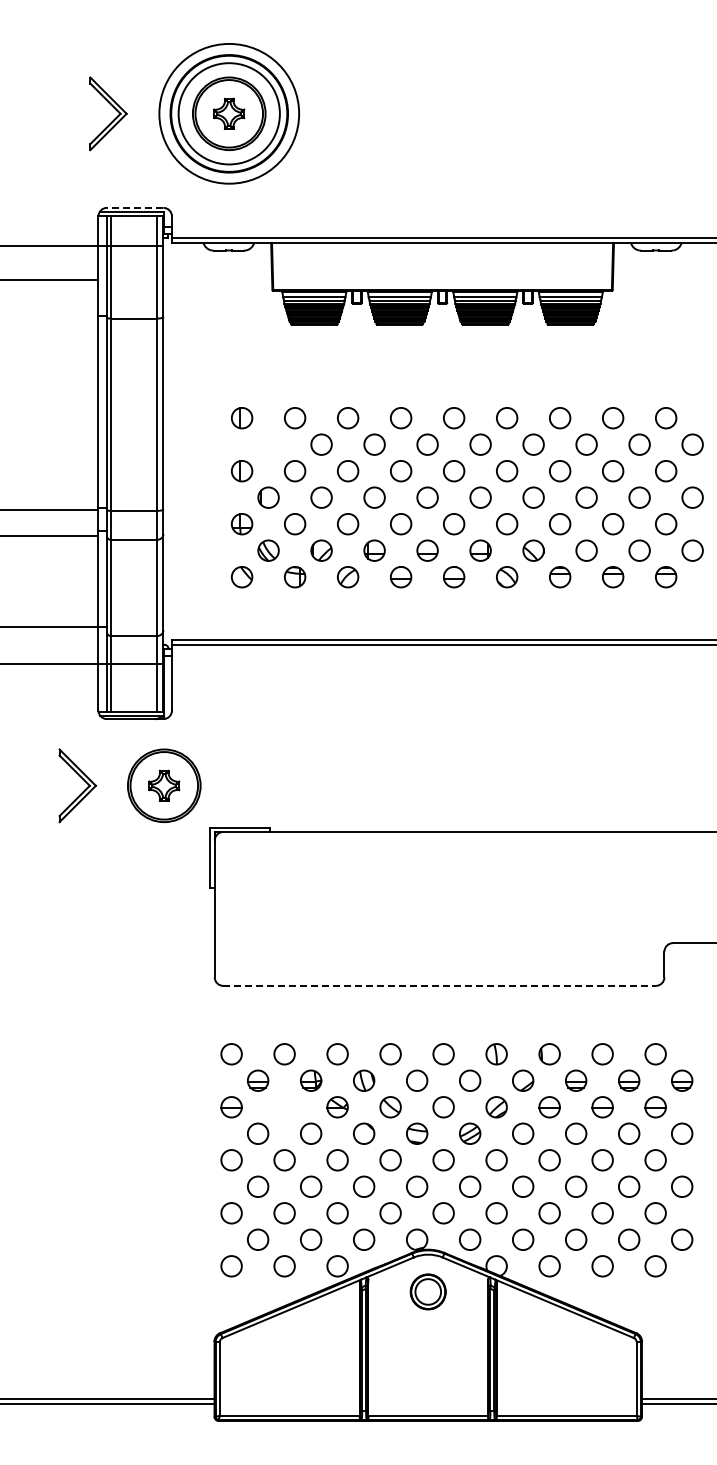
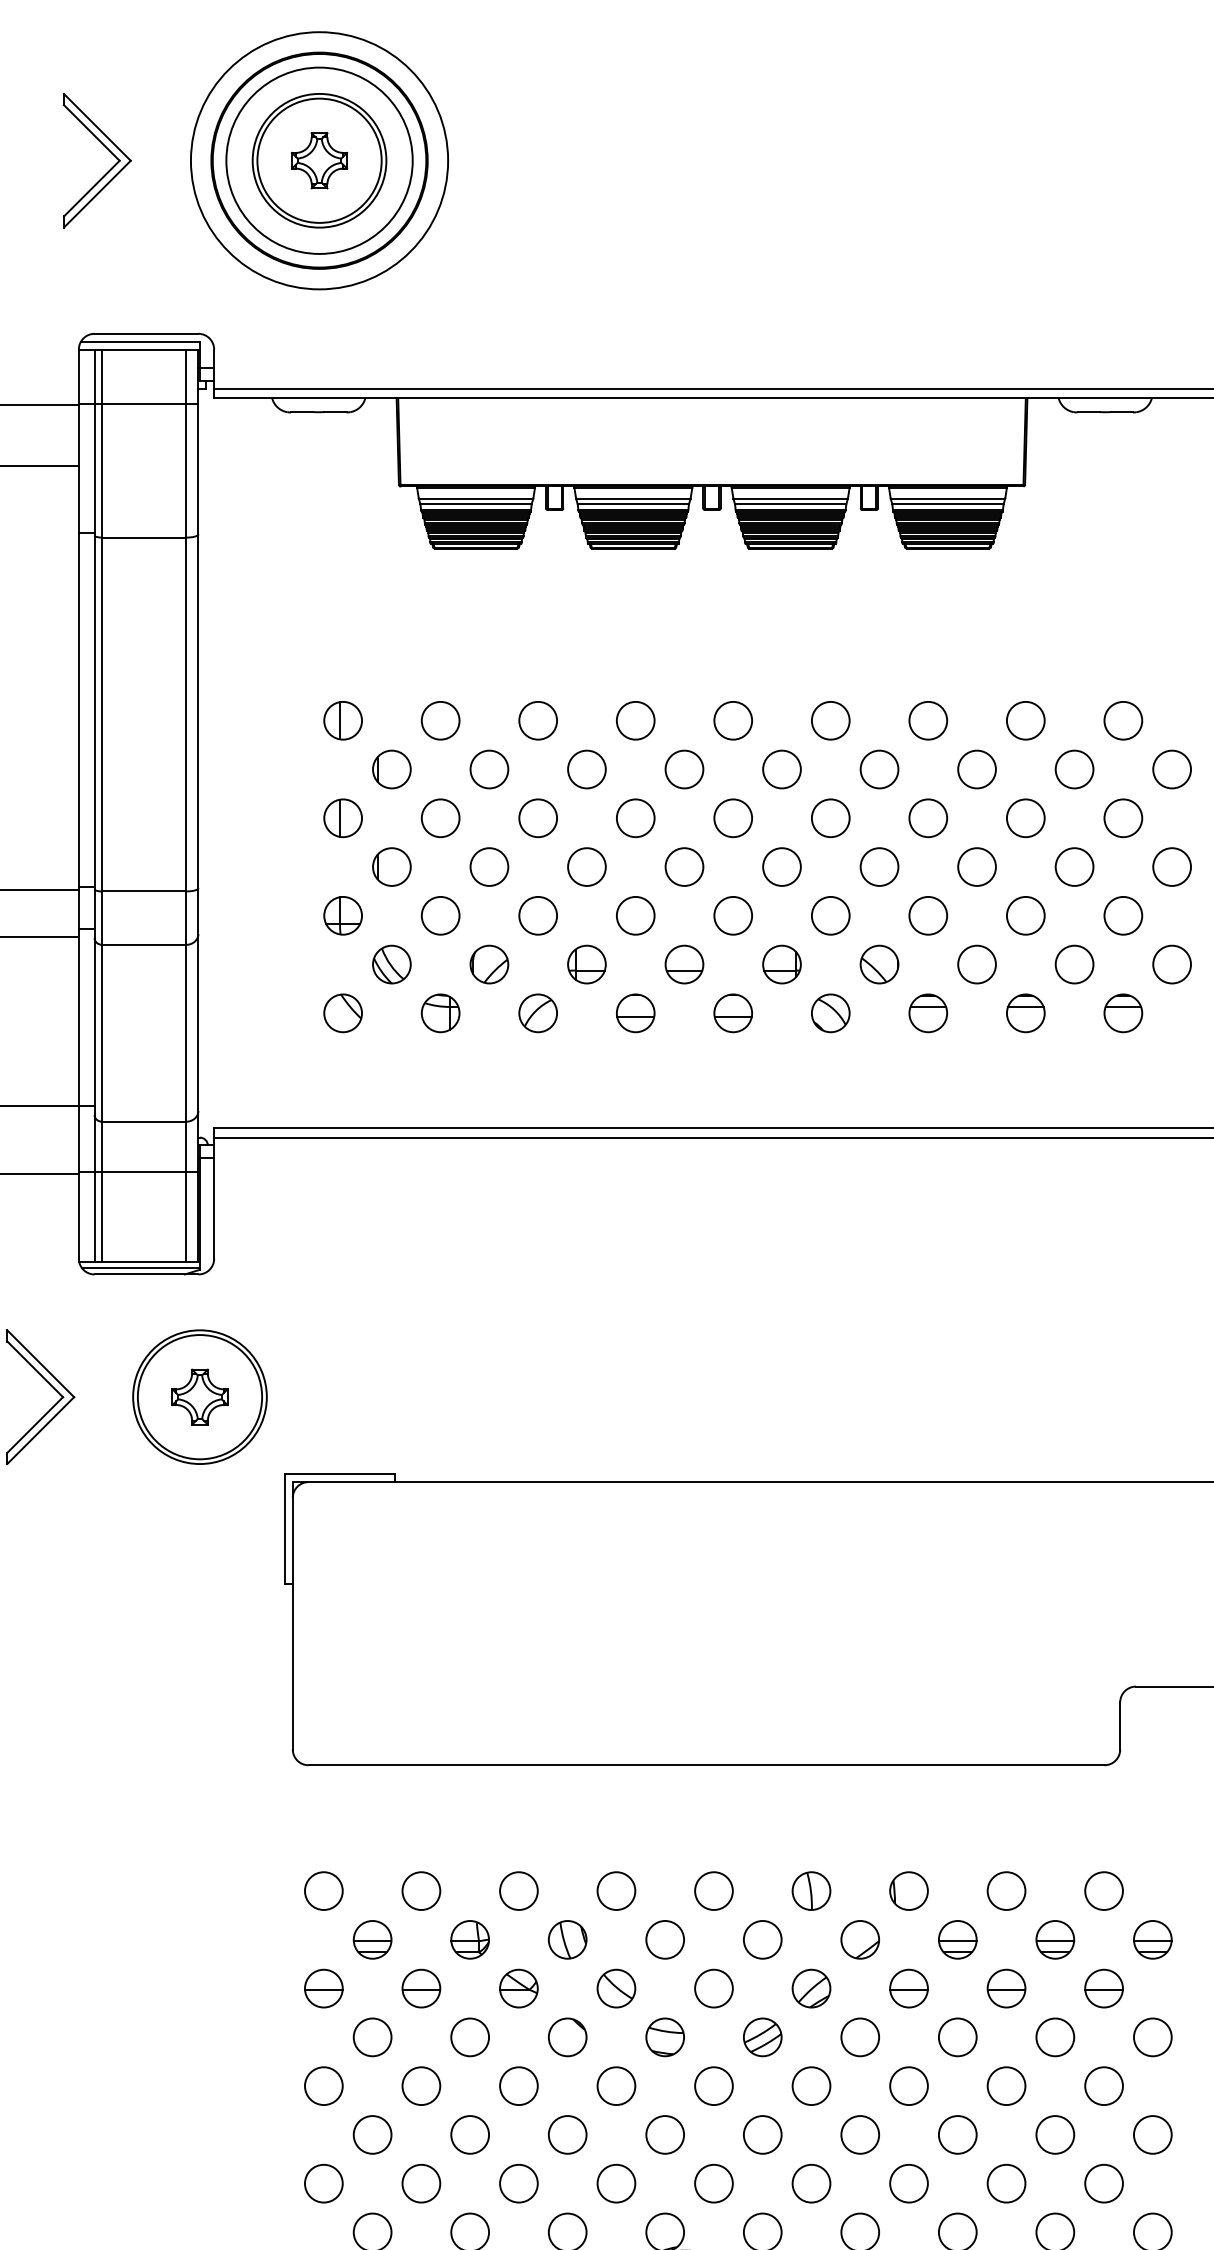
line: (134, 207) -> (145, 333), dashed -> solid
part: (268, 444) -> (391, 769), added
line: (440, 985) -> (708, 1764), dashed -> solid
part: (284, 1107) -> (421, 1989), added

